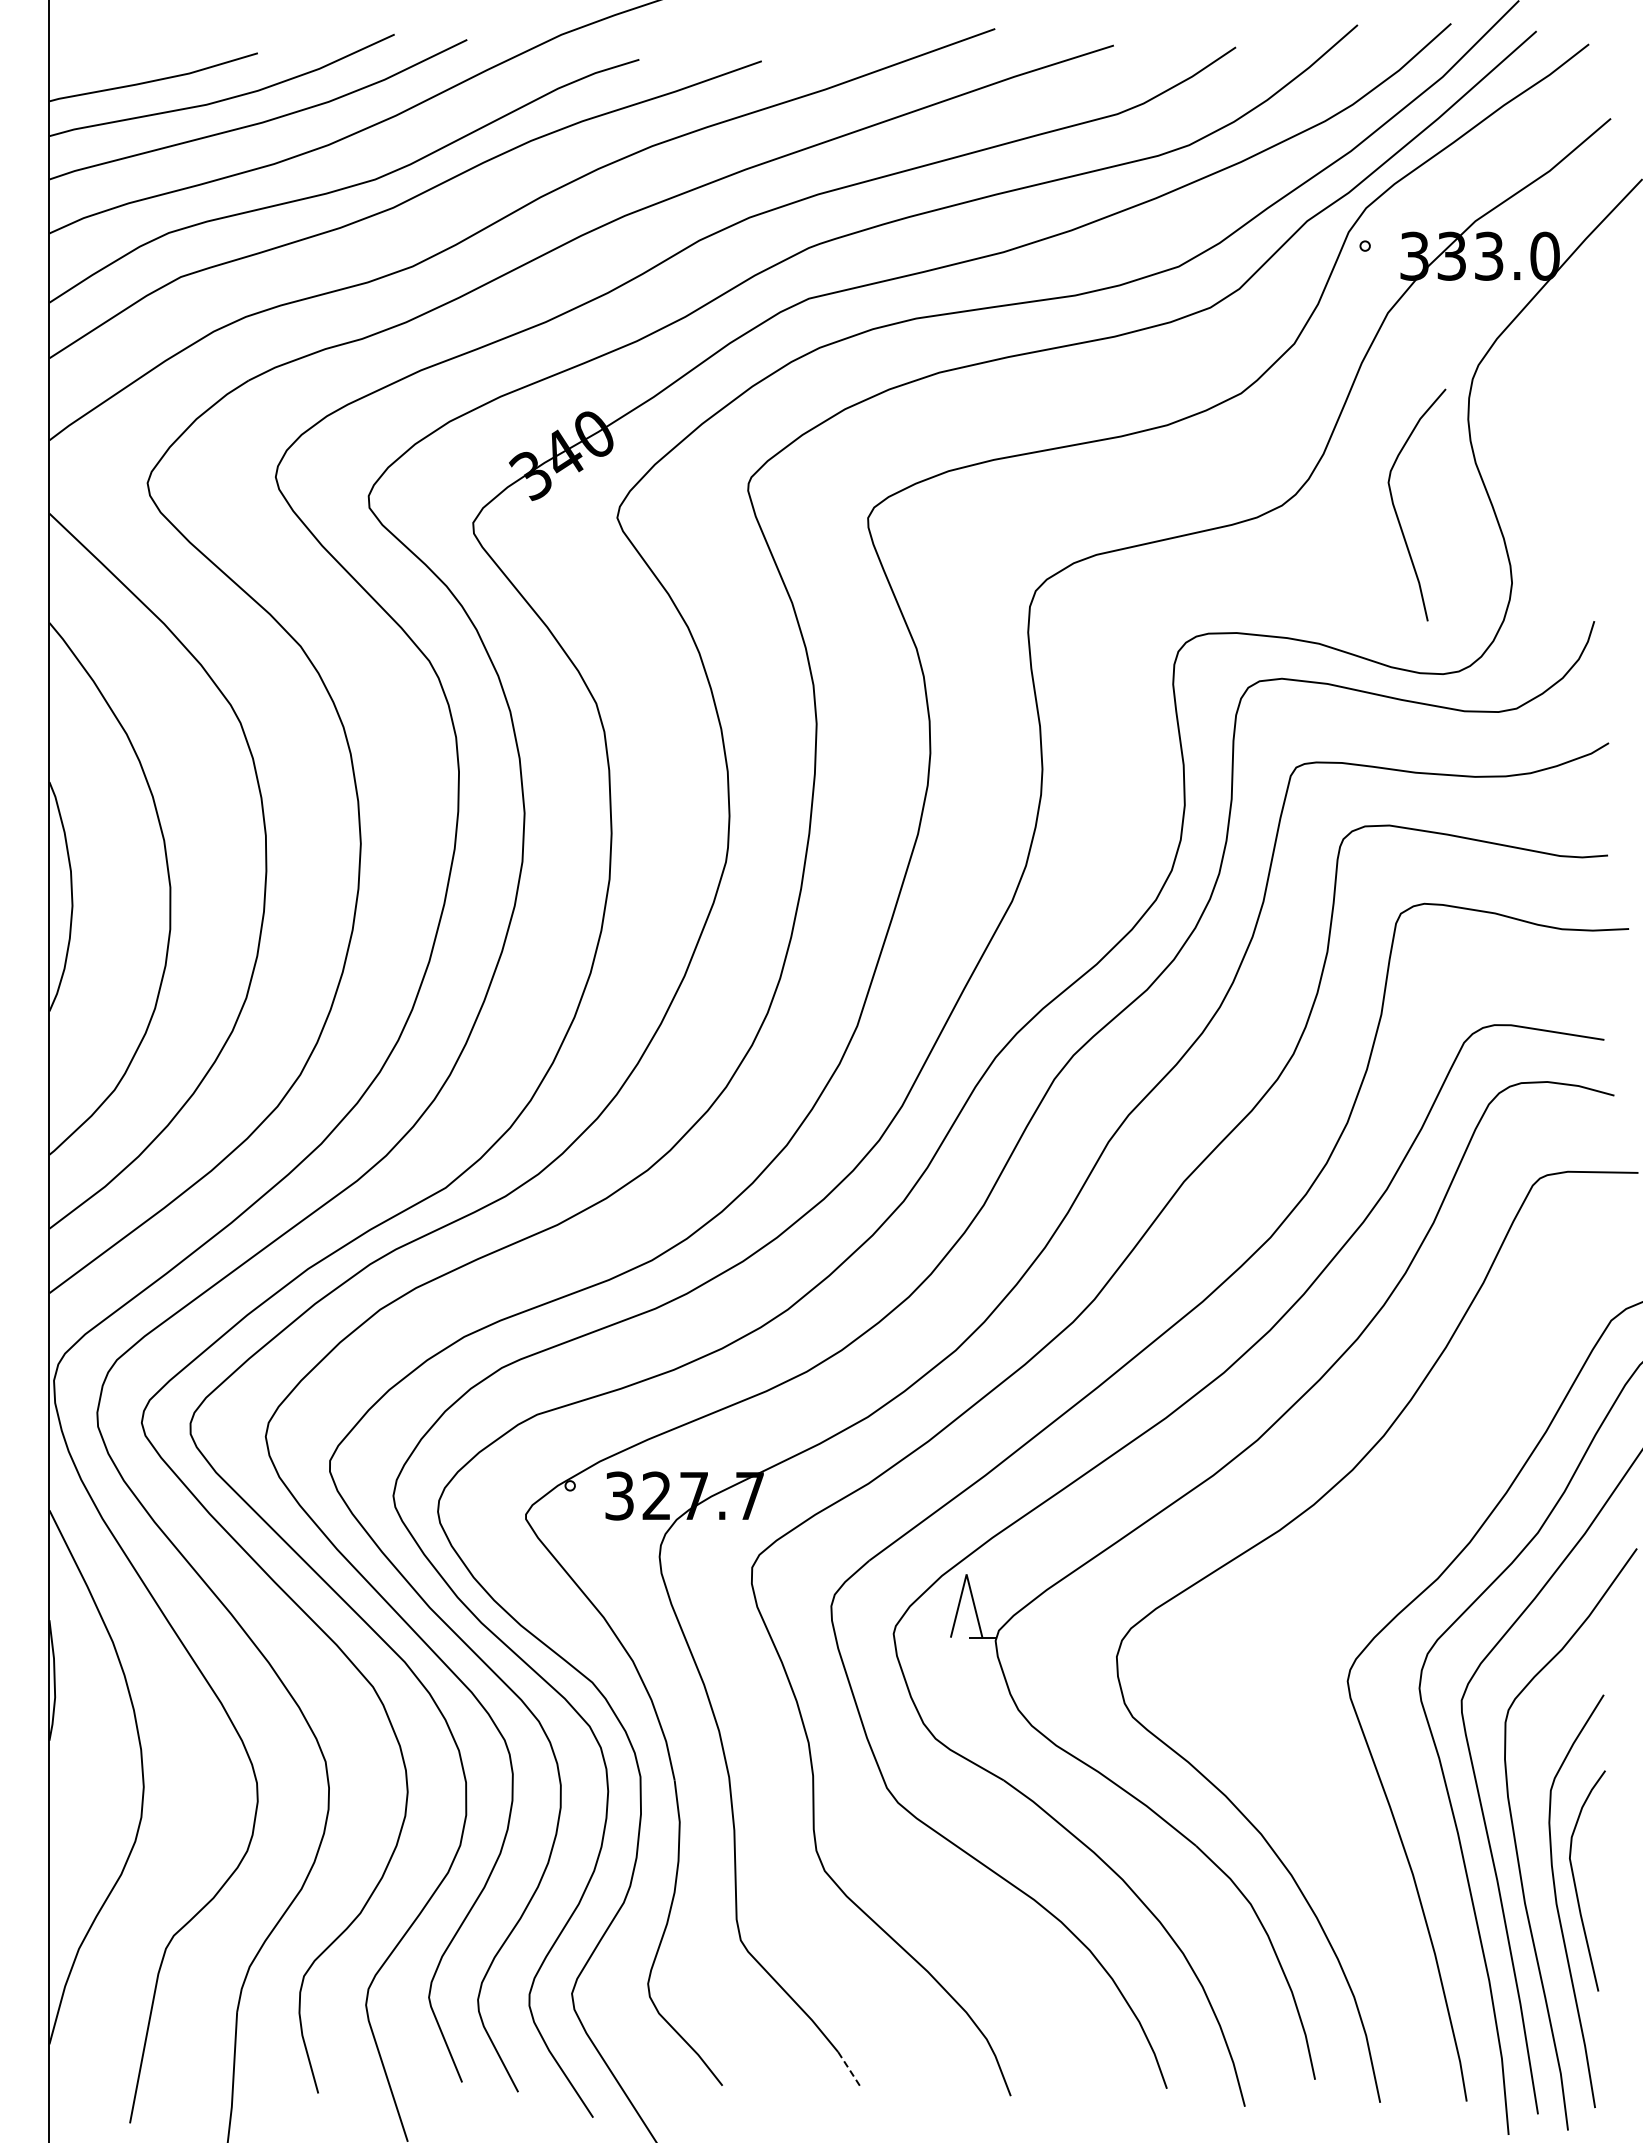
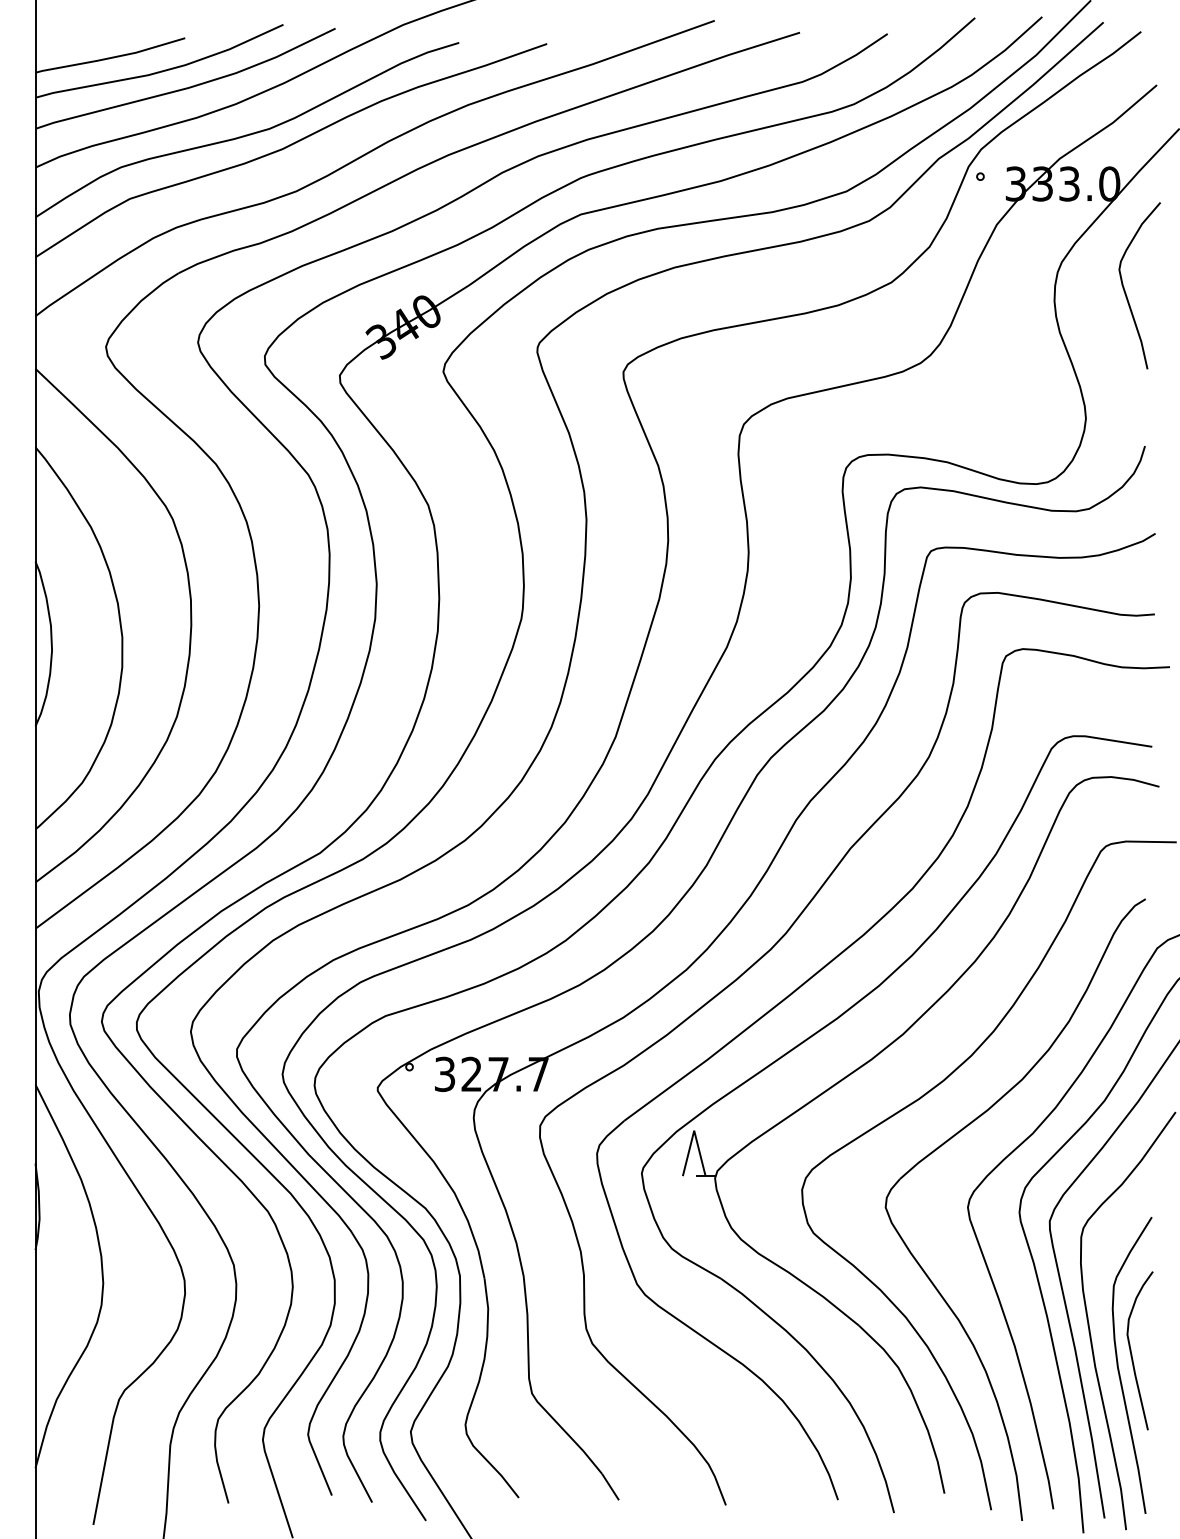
curve: (1396, 510) -> (1125, 289), moved
part: (1334, 1578) -> (958, 1133), added
line: (850, 2070) -> (610, 1486), dashed -> solid

